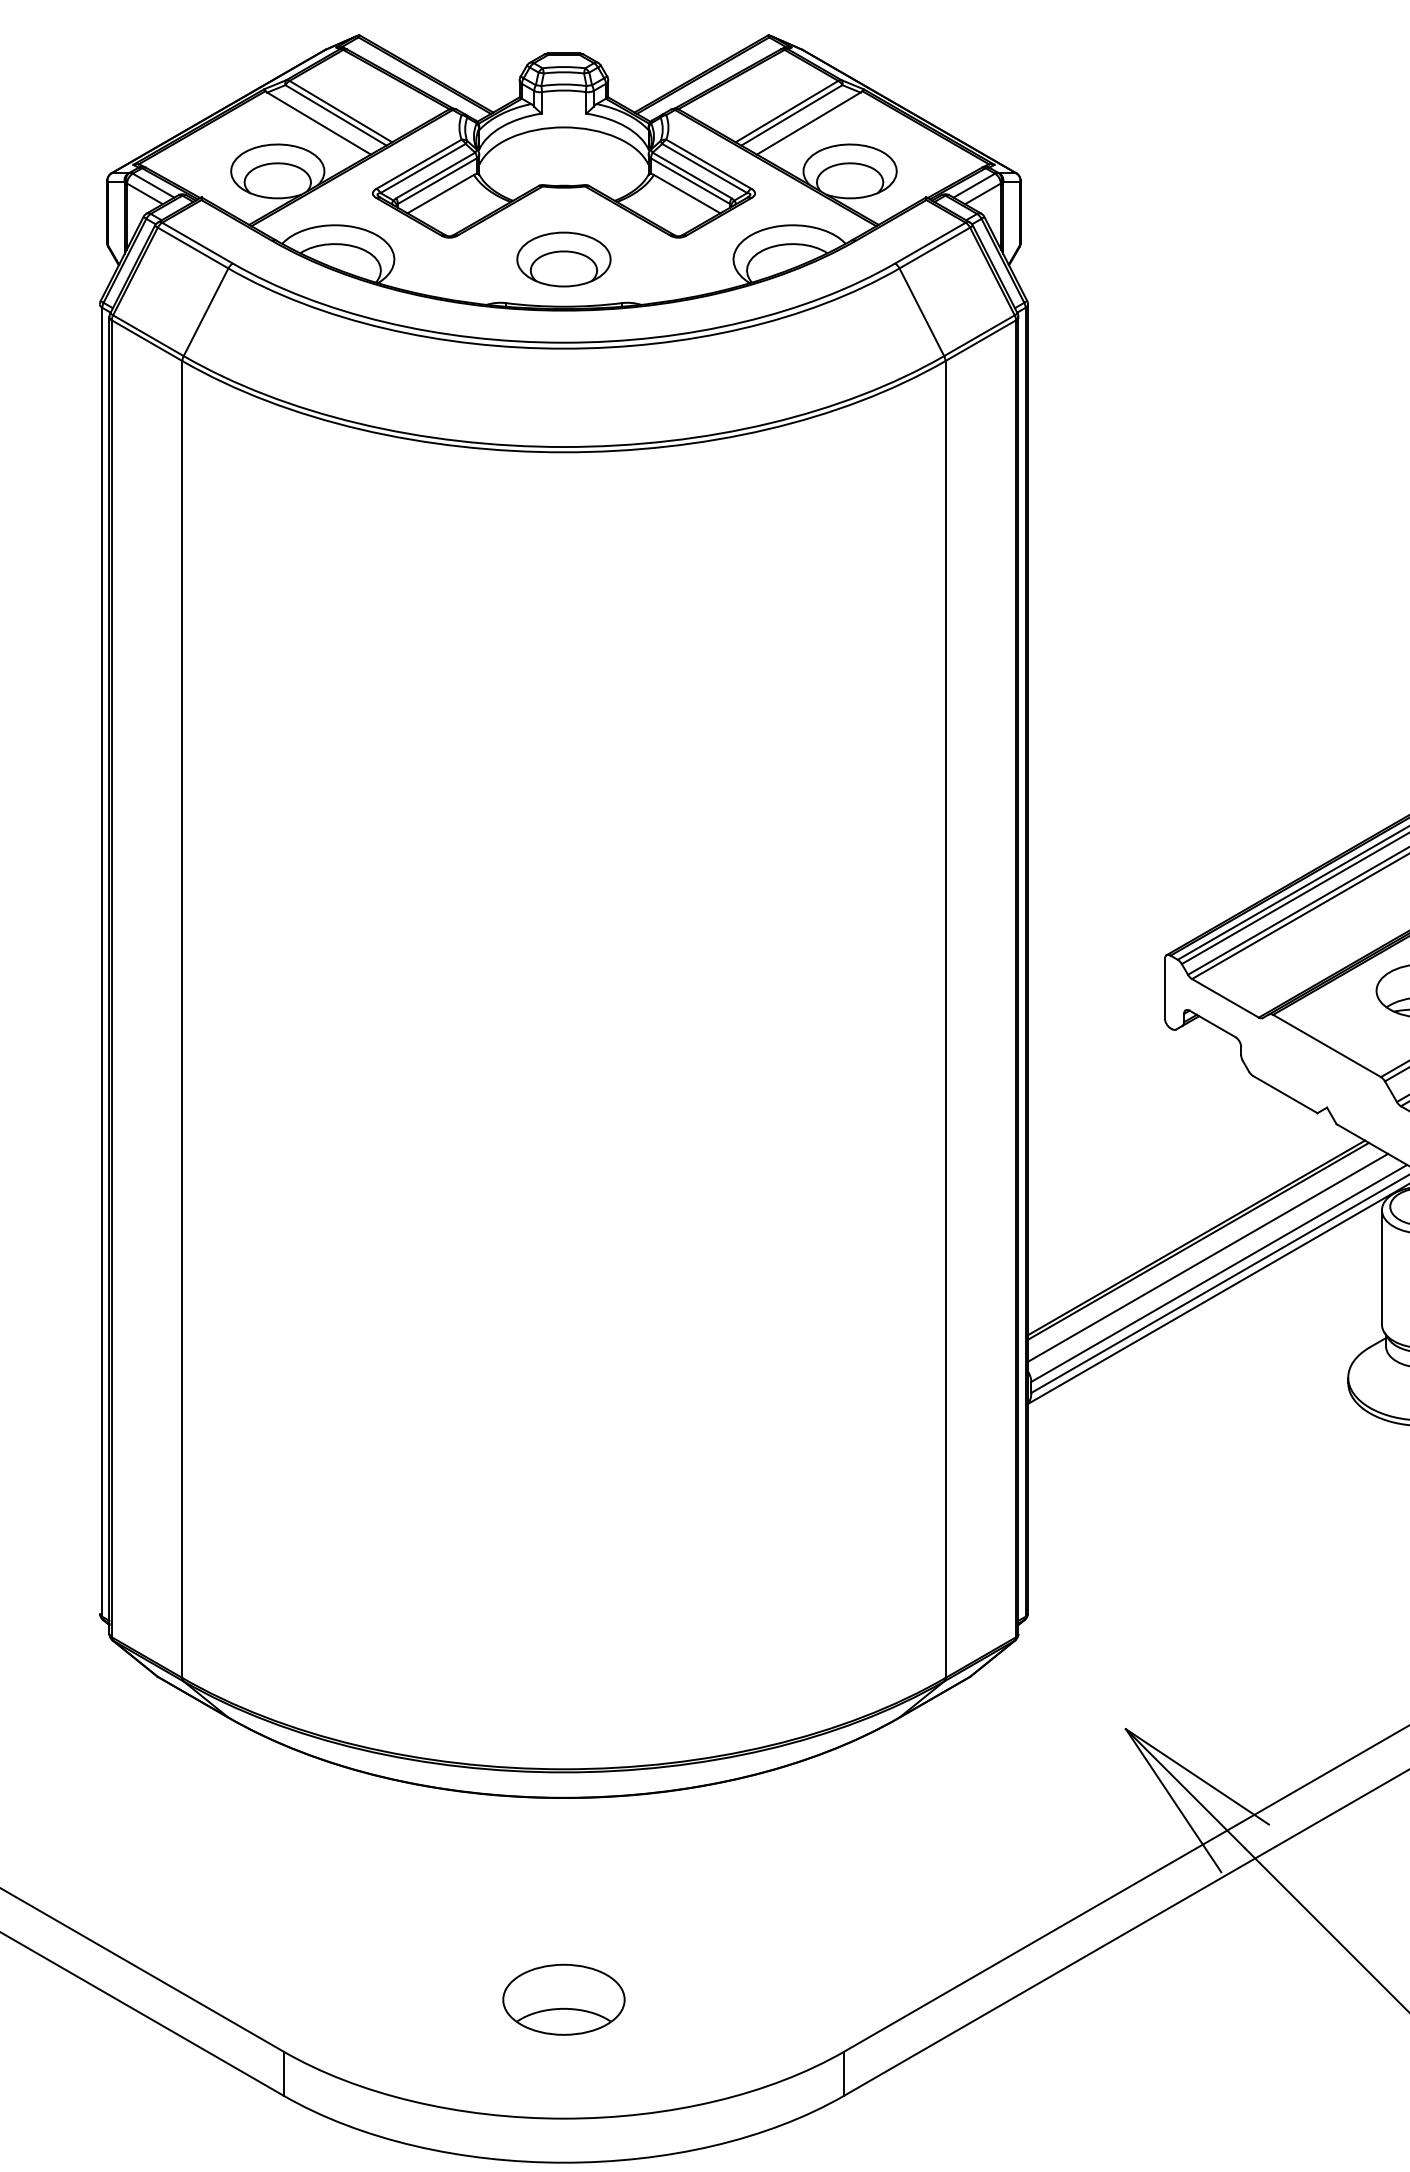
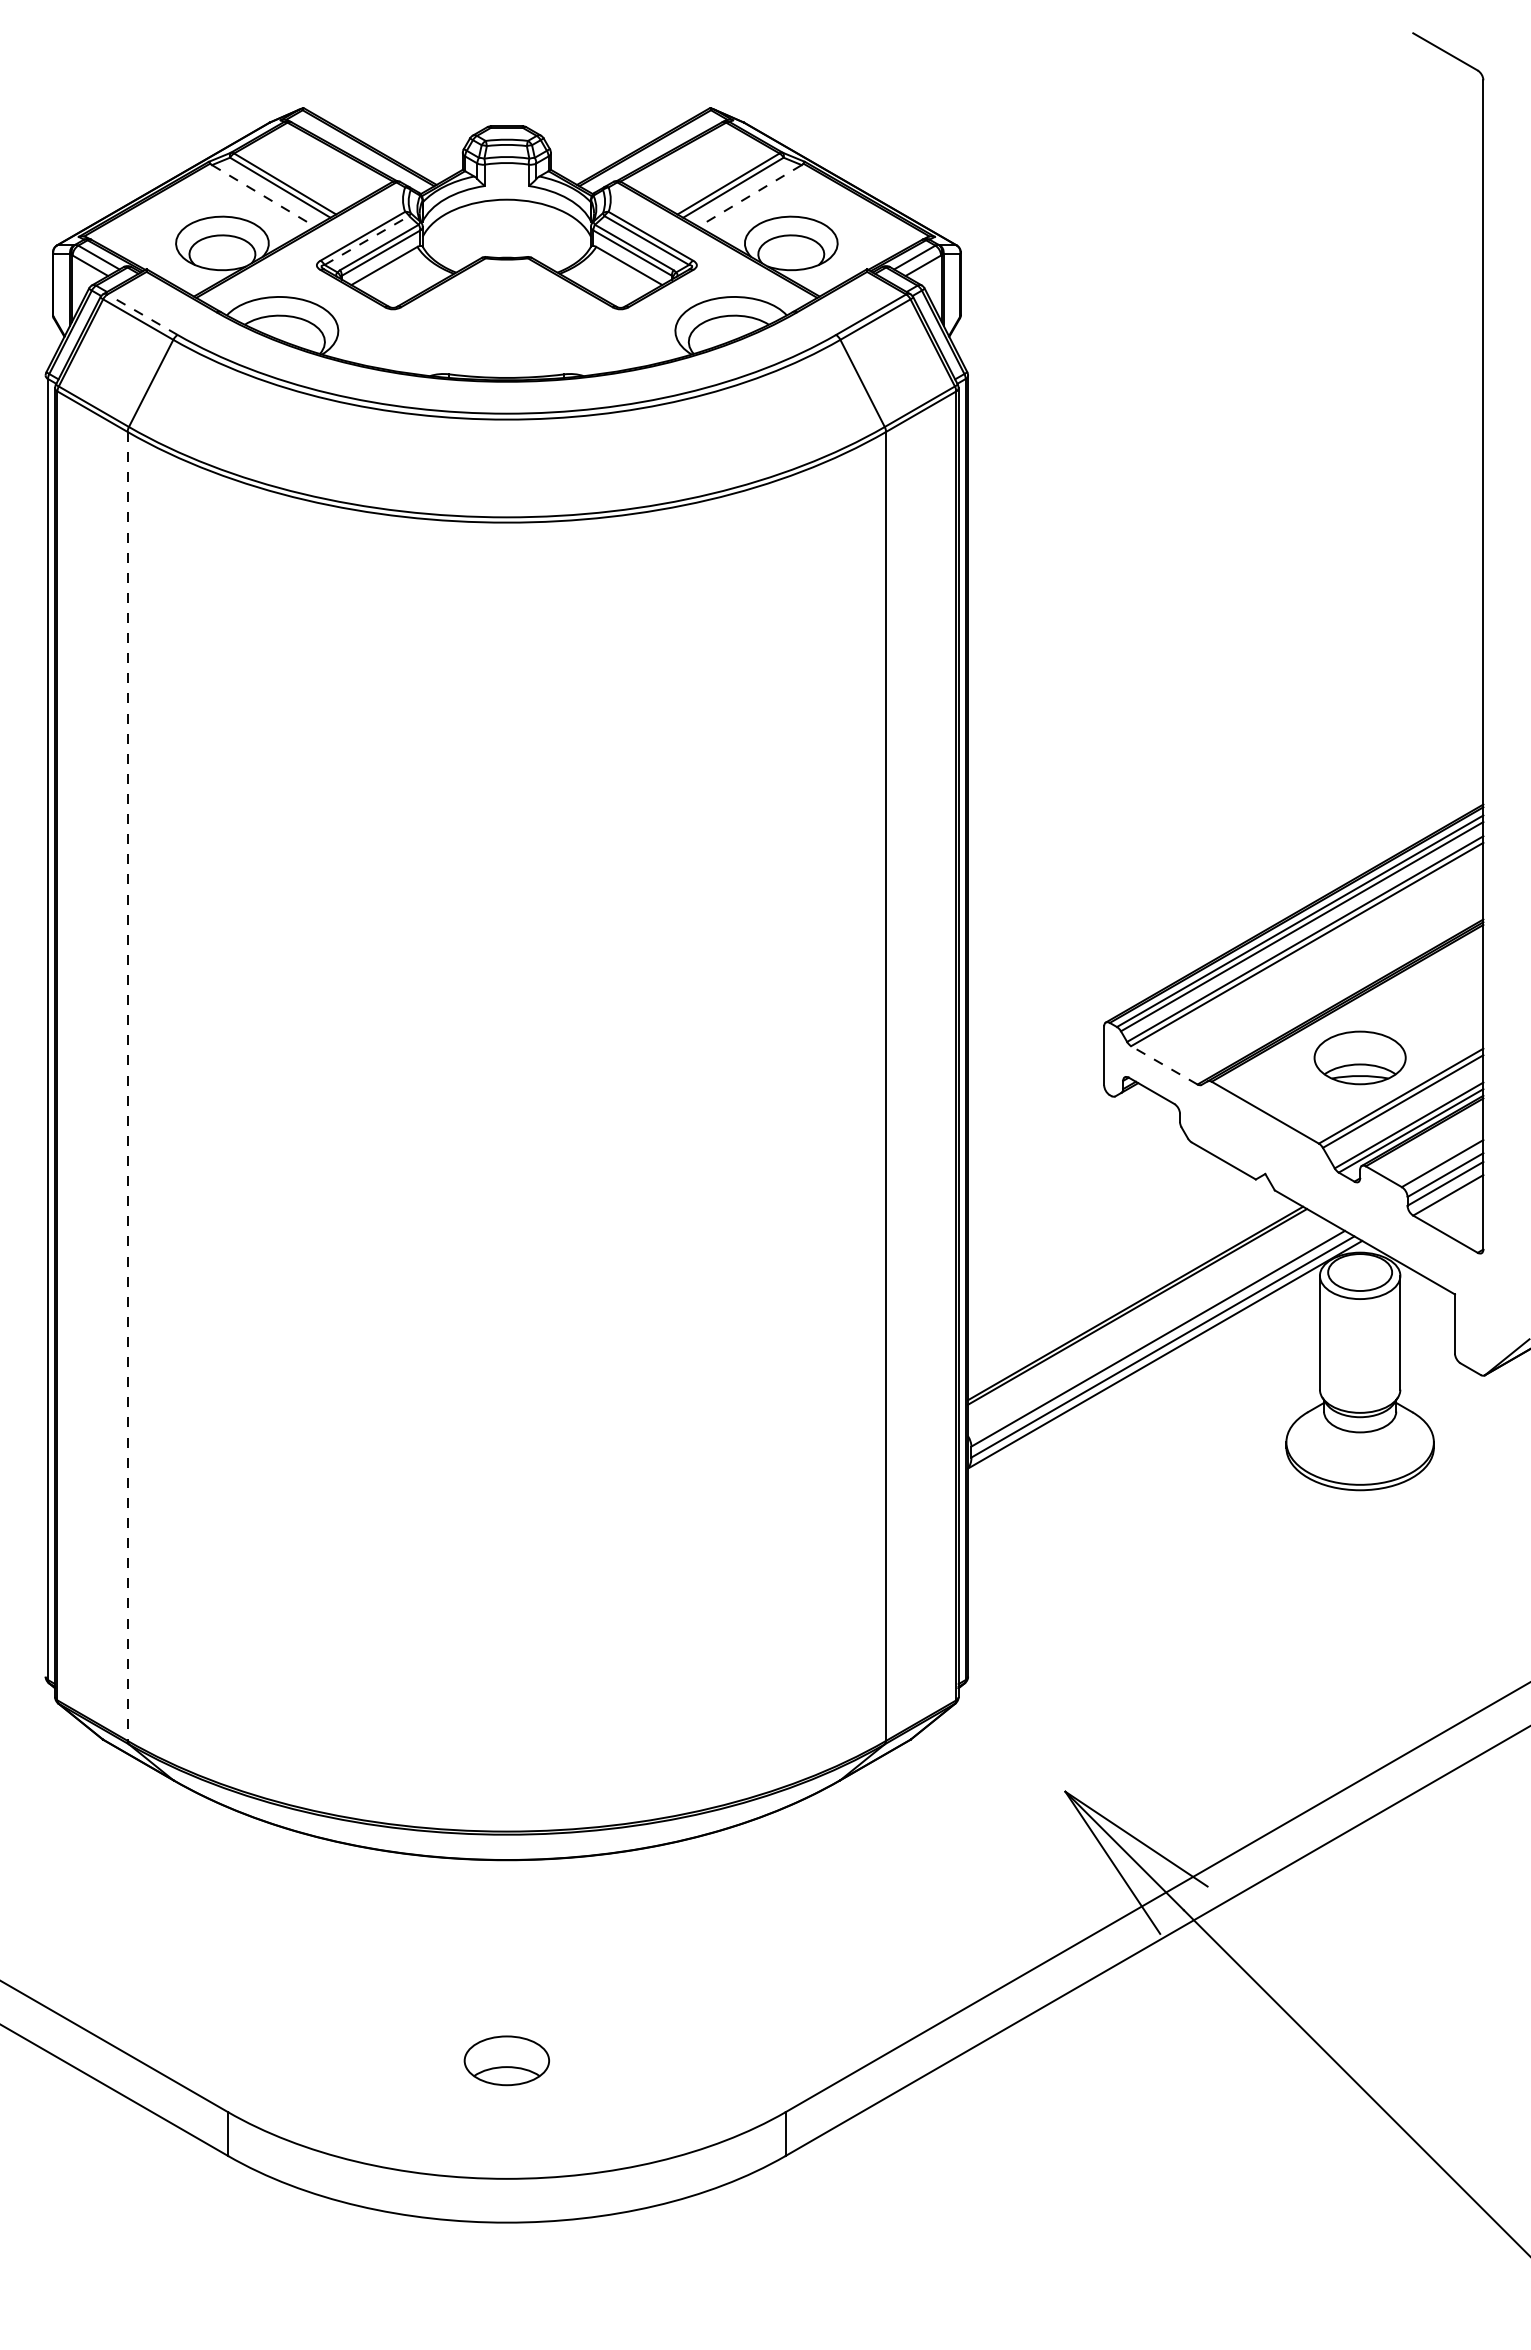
line: (319, 124) -> (263, 196), solid -> dashed
line: (808, 124) -> (749, 196), solid -> dashed
line: (422, 168) -> (366, 240), solid -> dashed
line: (197, 242) -> (142, 314), solid -> dashed
part: (563, 259) -> (506, 330), removed
line: (1224, 998) -> (1163, 1065), solid -> dashed
line: (182, 1019) -> (127, 1086), solid -> dashed
line: (1208, 1257) -> (1147, 1322), removed
part: (563, 1999) -> (506, 2060), size x0.7

